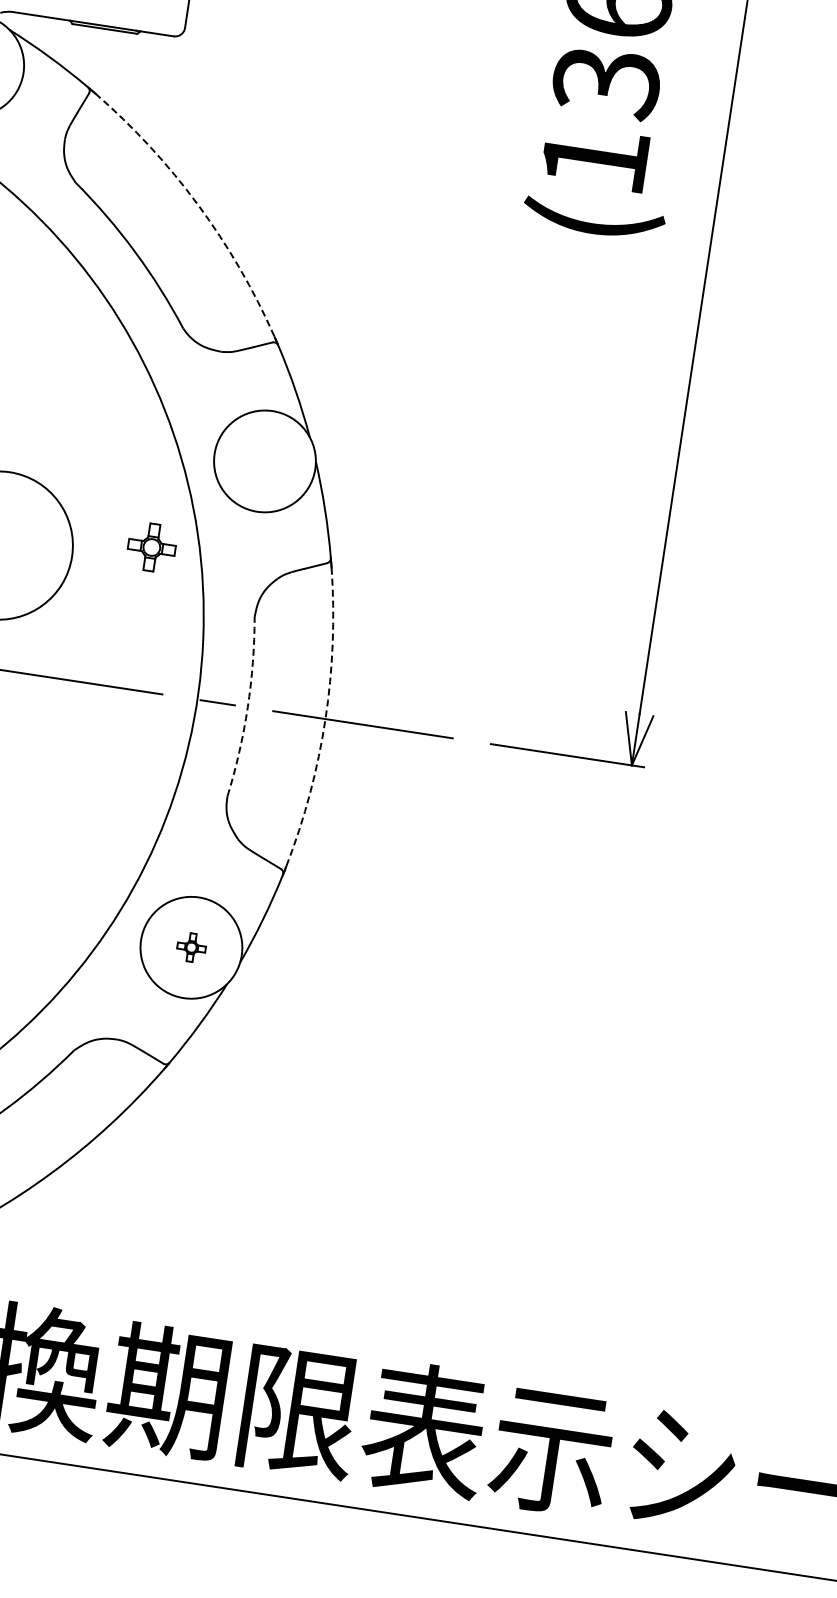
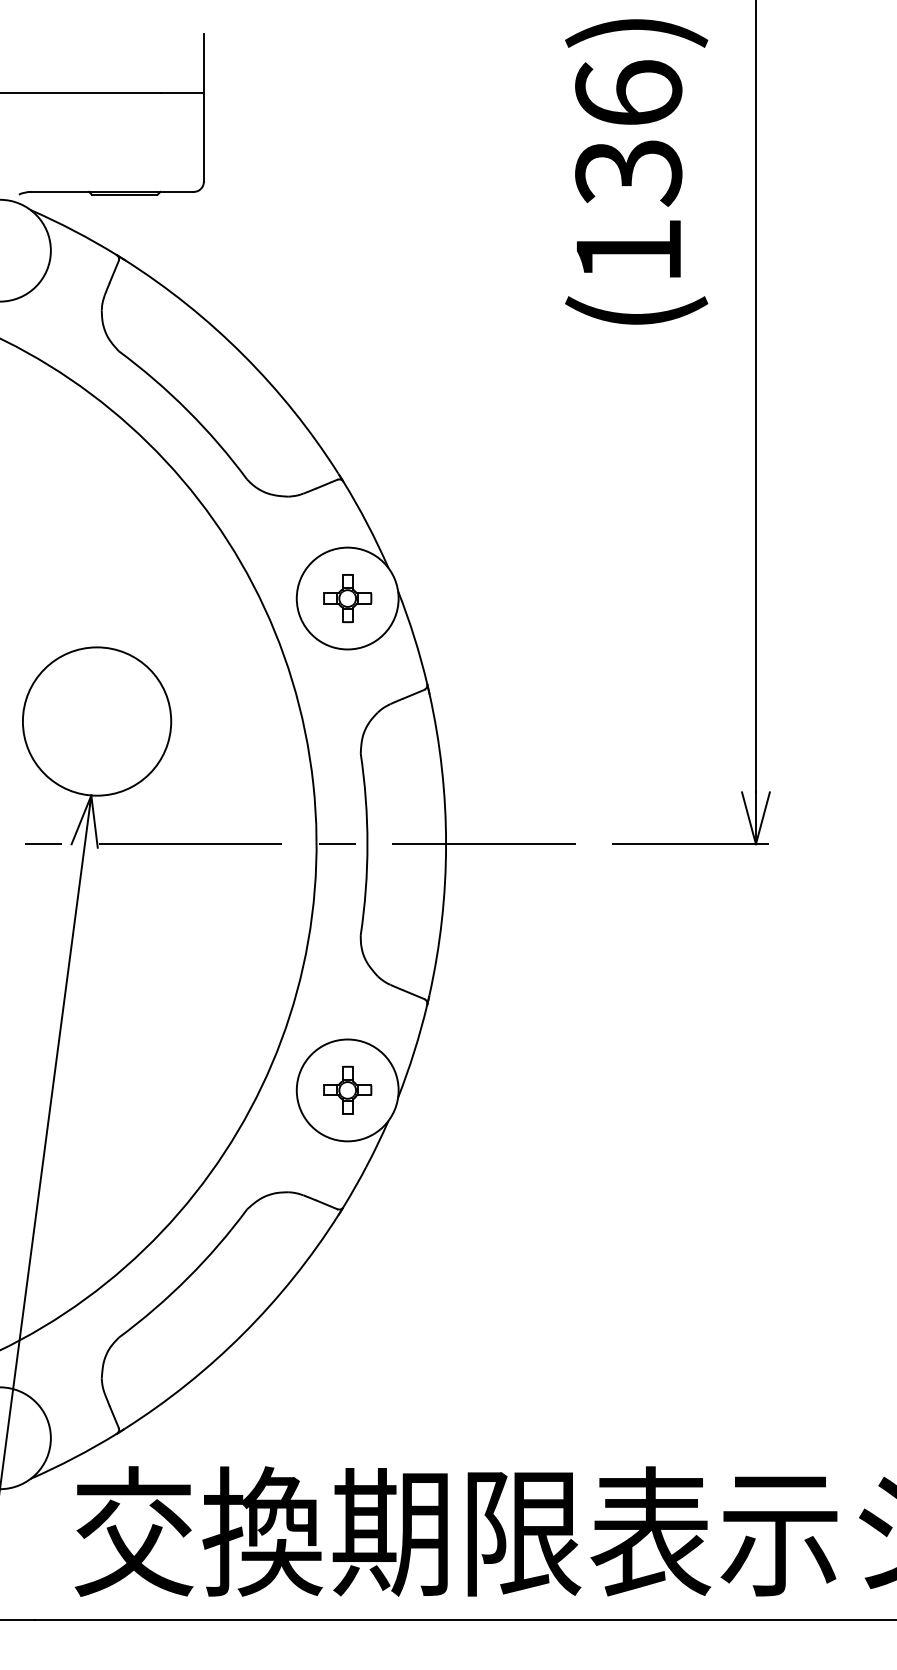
arc: (198, 205) -> (243, 355), dashed -> solid
part: (151, 547) -> (347, 598), moved
arc: (247, 707) -> (367, 844), dashed -> solid
arc: (325, 719) -> (446, 844), dashed -> solid
part: (191, 946) -> (347, 1089), size x1.67

